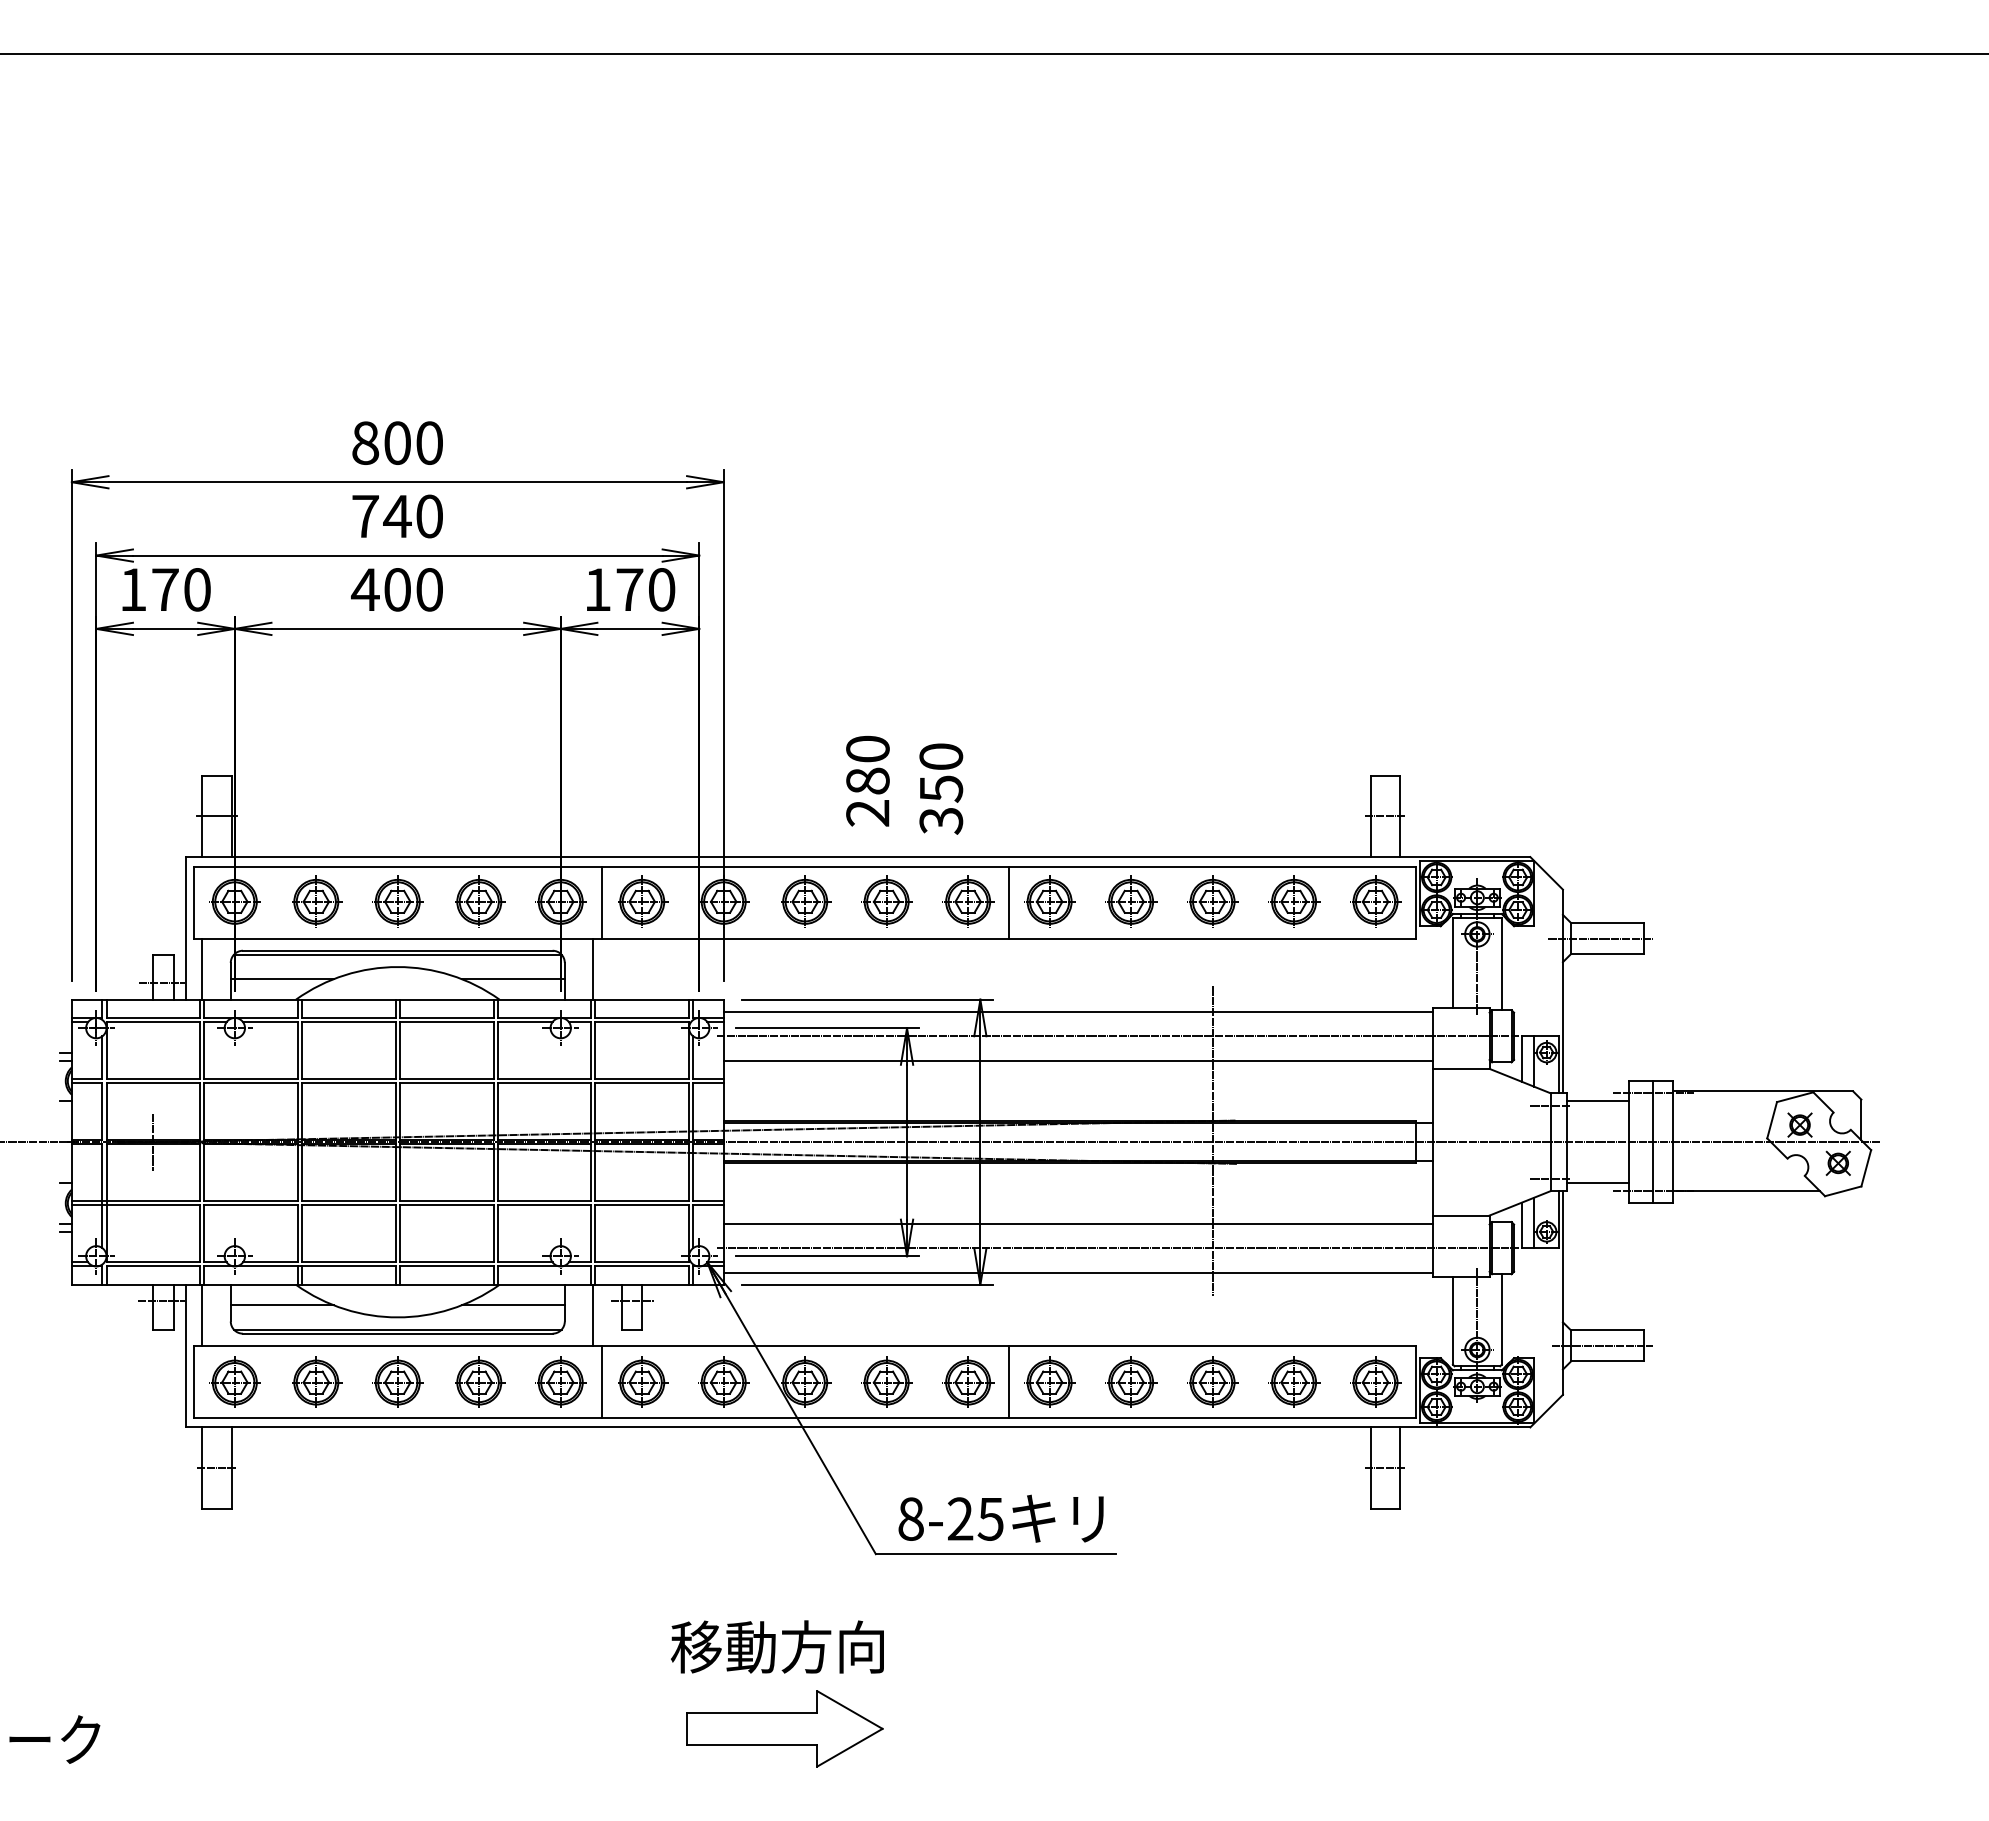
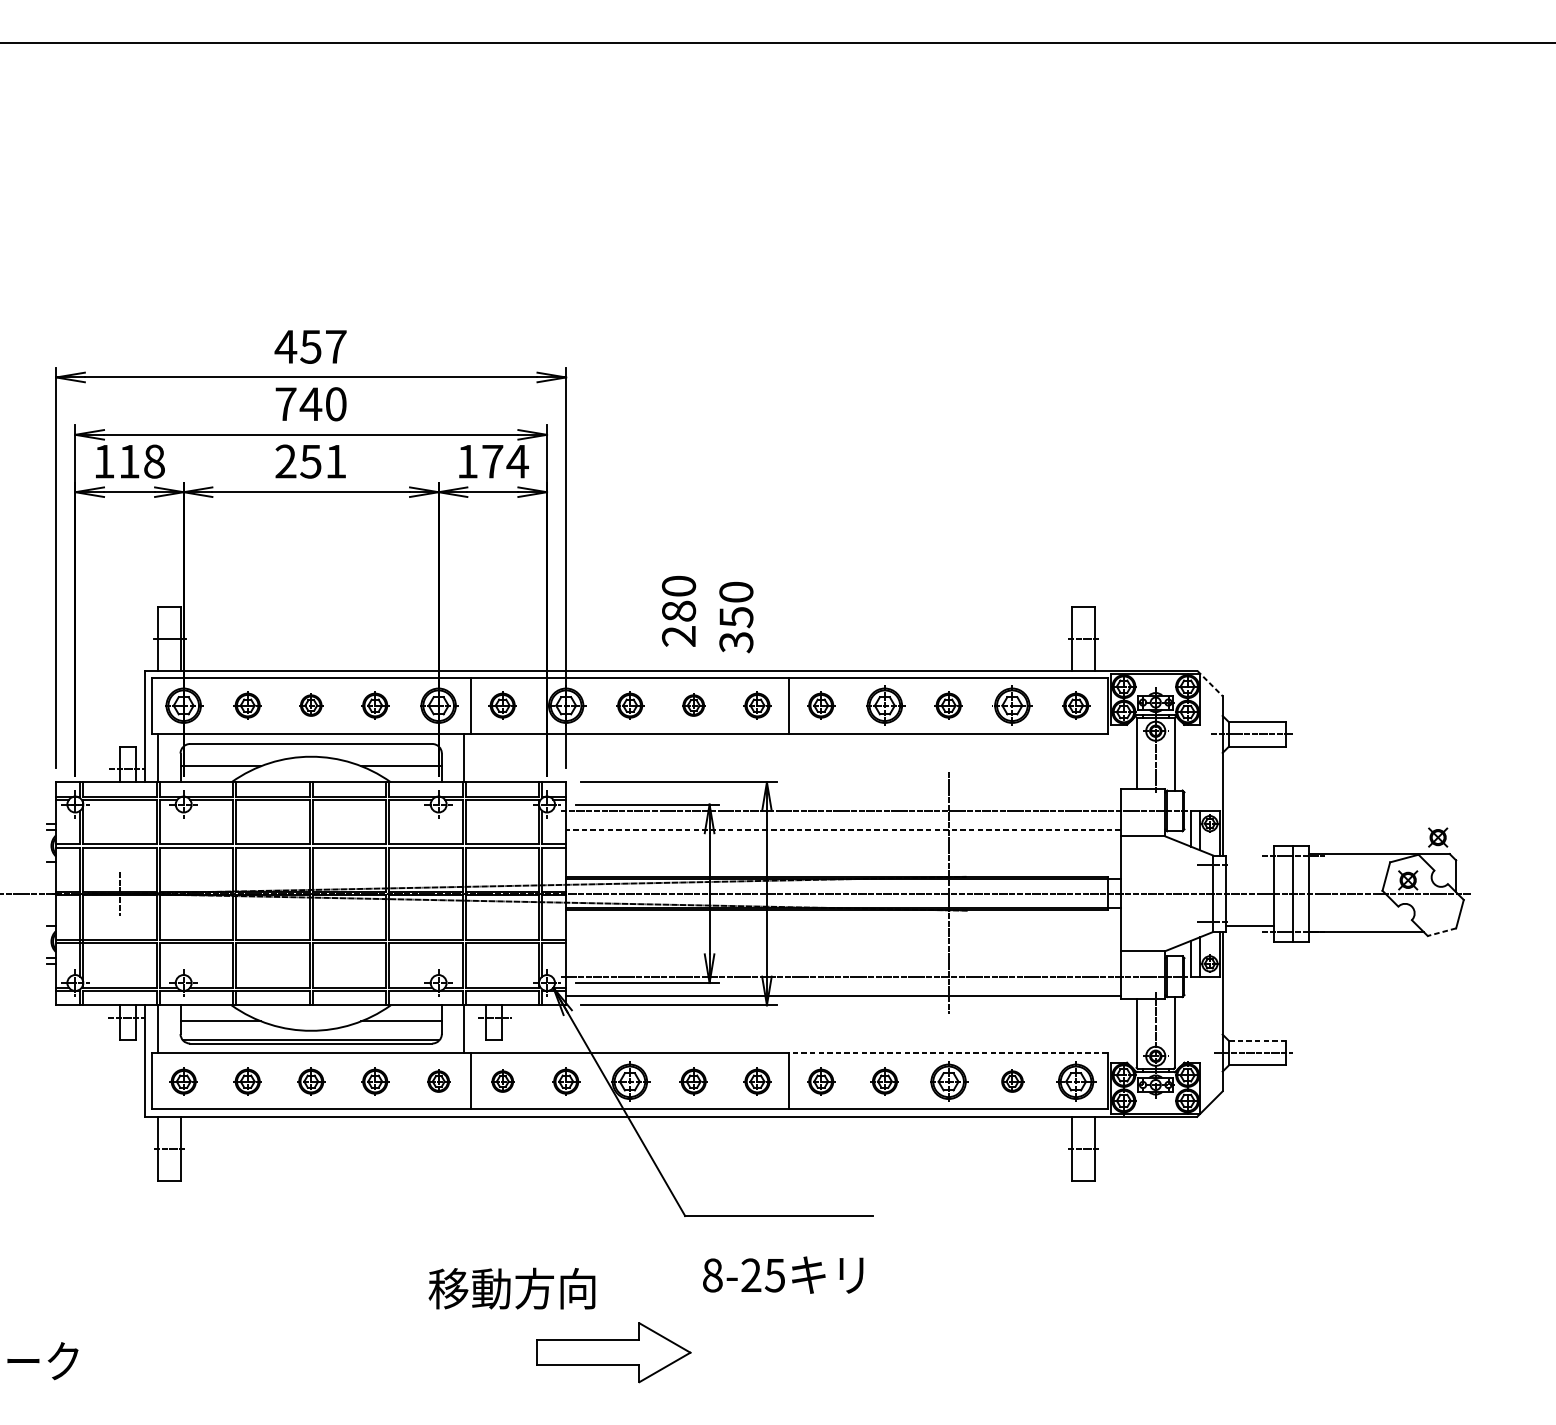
text: (396, 442) -> (310, 346), 800 -> 457
text: (181, 589) -> (141, 461), 170 -> 118
text: (396, 589) -> (310, 461), 400 -> 251
text: (661, 589) -> (517, 461), 170 -> 174
line: (1547, 873) -> (1210, 683), solid -> dashed
part: (317, 901) -> (248, 705), size x0.7
part: (397, 901) -> (310, 705), size x0.6
part: (480, 901) -> (375, 705), size x0.7
part: (643, 901) -> (503, 705), size x0.7
part: (806, 901) -> (630, 705), size x0.7
part: (886, 901) -> (693, 705), size x0.6
part: (968, 901) -> (757, 705), size x0.7
part: (1049, 901) -> (821, 705), size x0.7
part: (1212, 901) -> (948, 705), size x0.7
part: (1375, 901) -> (1076, 705), size x0.7
line: (397, 954) -> (310, 746), removed
line: (1077, 1011) -> (842, 791), removed
line: (1077, 1060) -> (842, 829), solid -> dashed
line: (1597, 1101) -> (1249, 861), removed
part: (1837, 1162) -> (1437, 836), moved
line: (1843, 1191) -> (1442, 932), solid -> dashed
line: (1077, 1223) -> (842, 957), removed
line: (1607, 1330) -> (1257, 1041), solid -> dashed
line: (1212, 1345) -> (948, 1052), solid -> dashed
part: (234, 1381) -> (183, 1080), size x0.7
part: (317, 1381) -> (248, 1080), size x0.7
part: (397, 1381) -> (310, 1080), size x0.7
part: (480, 1381) -> (375, 1080), size x0.7
part: (560, 1381) -> (438, 1080), size x0.6
part: (643, 1381) -> (503, 1080), size x0.6
part: (723, 1381) -> (565, 1080), size x0.7
part: (886, 1381) -> (693, 1080), size x0.7
part: (968, 1381) -> (757, 1080), size x0.7
part: (1049, 1381) -> (821, 1080), size x0.7
part: (1131, 1381) -> (885, 1080), size x0.7
part: (1294, 1381) -> (1012, 1080), size x0.6
text: (1000, 1518) -> (782, 1274), moved
text: (777, 1646) -> (512, 1288), moved

